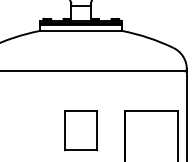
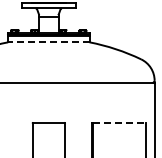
line: (80, 30) -> (48, 41), solid -> dashed
line: (152, 111) -> (120, 122), solid -> dashed

